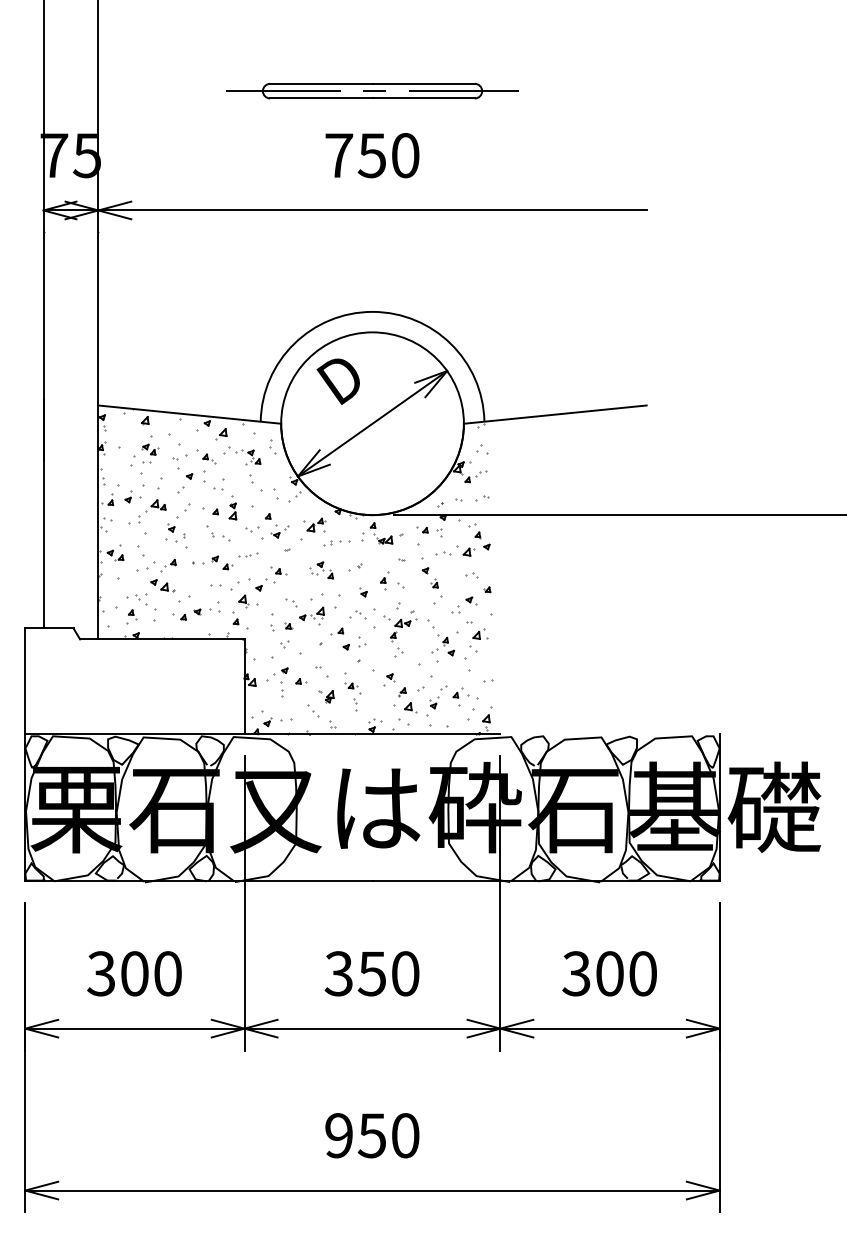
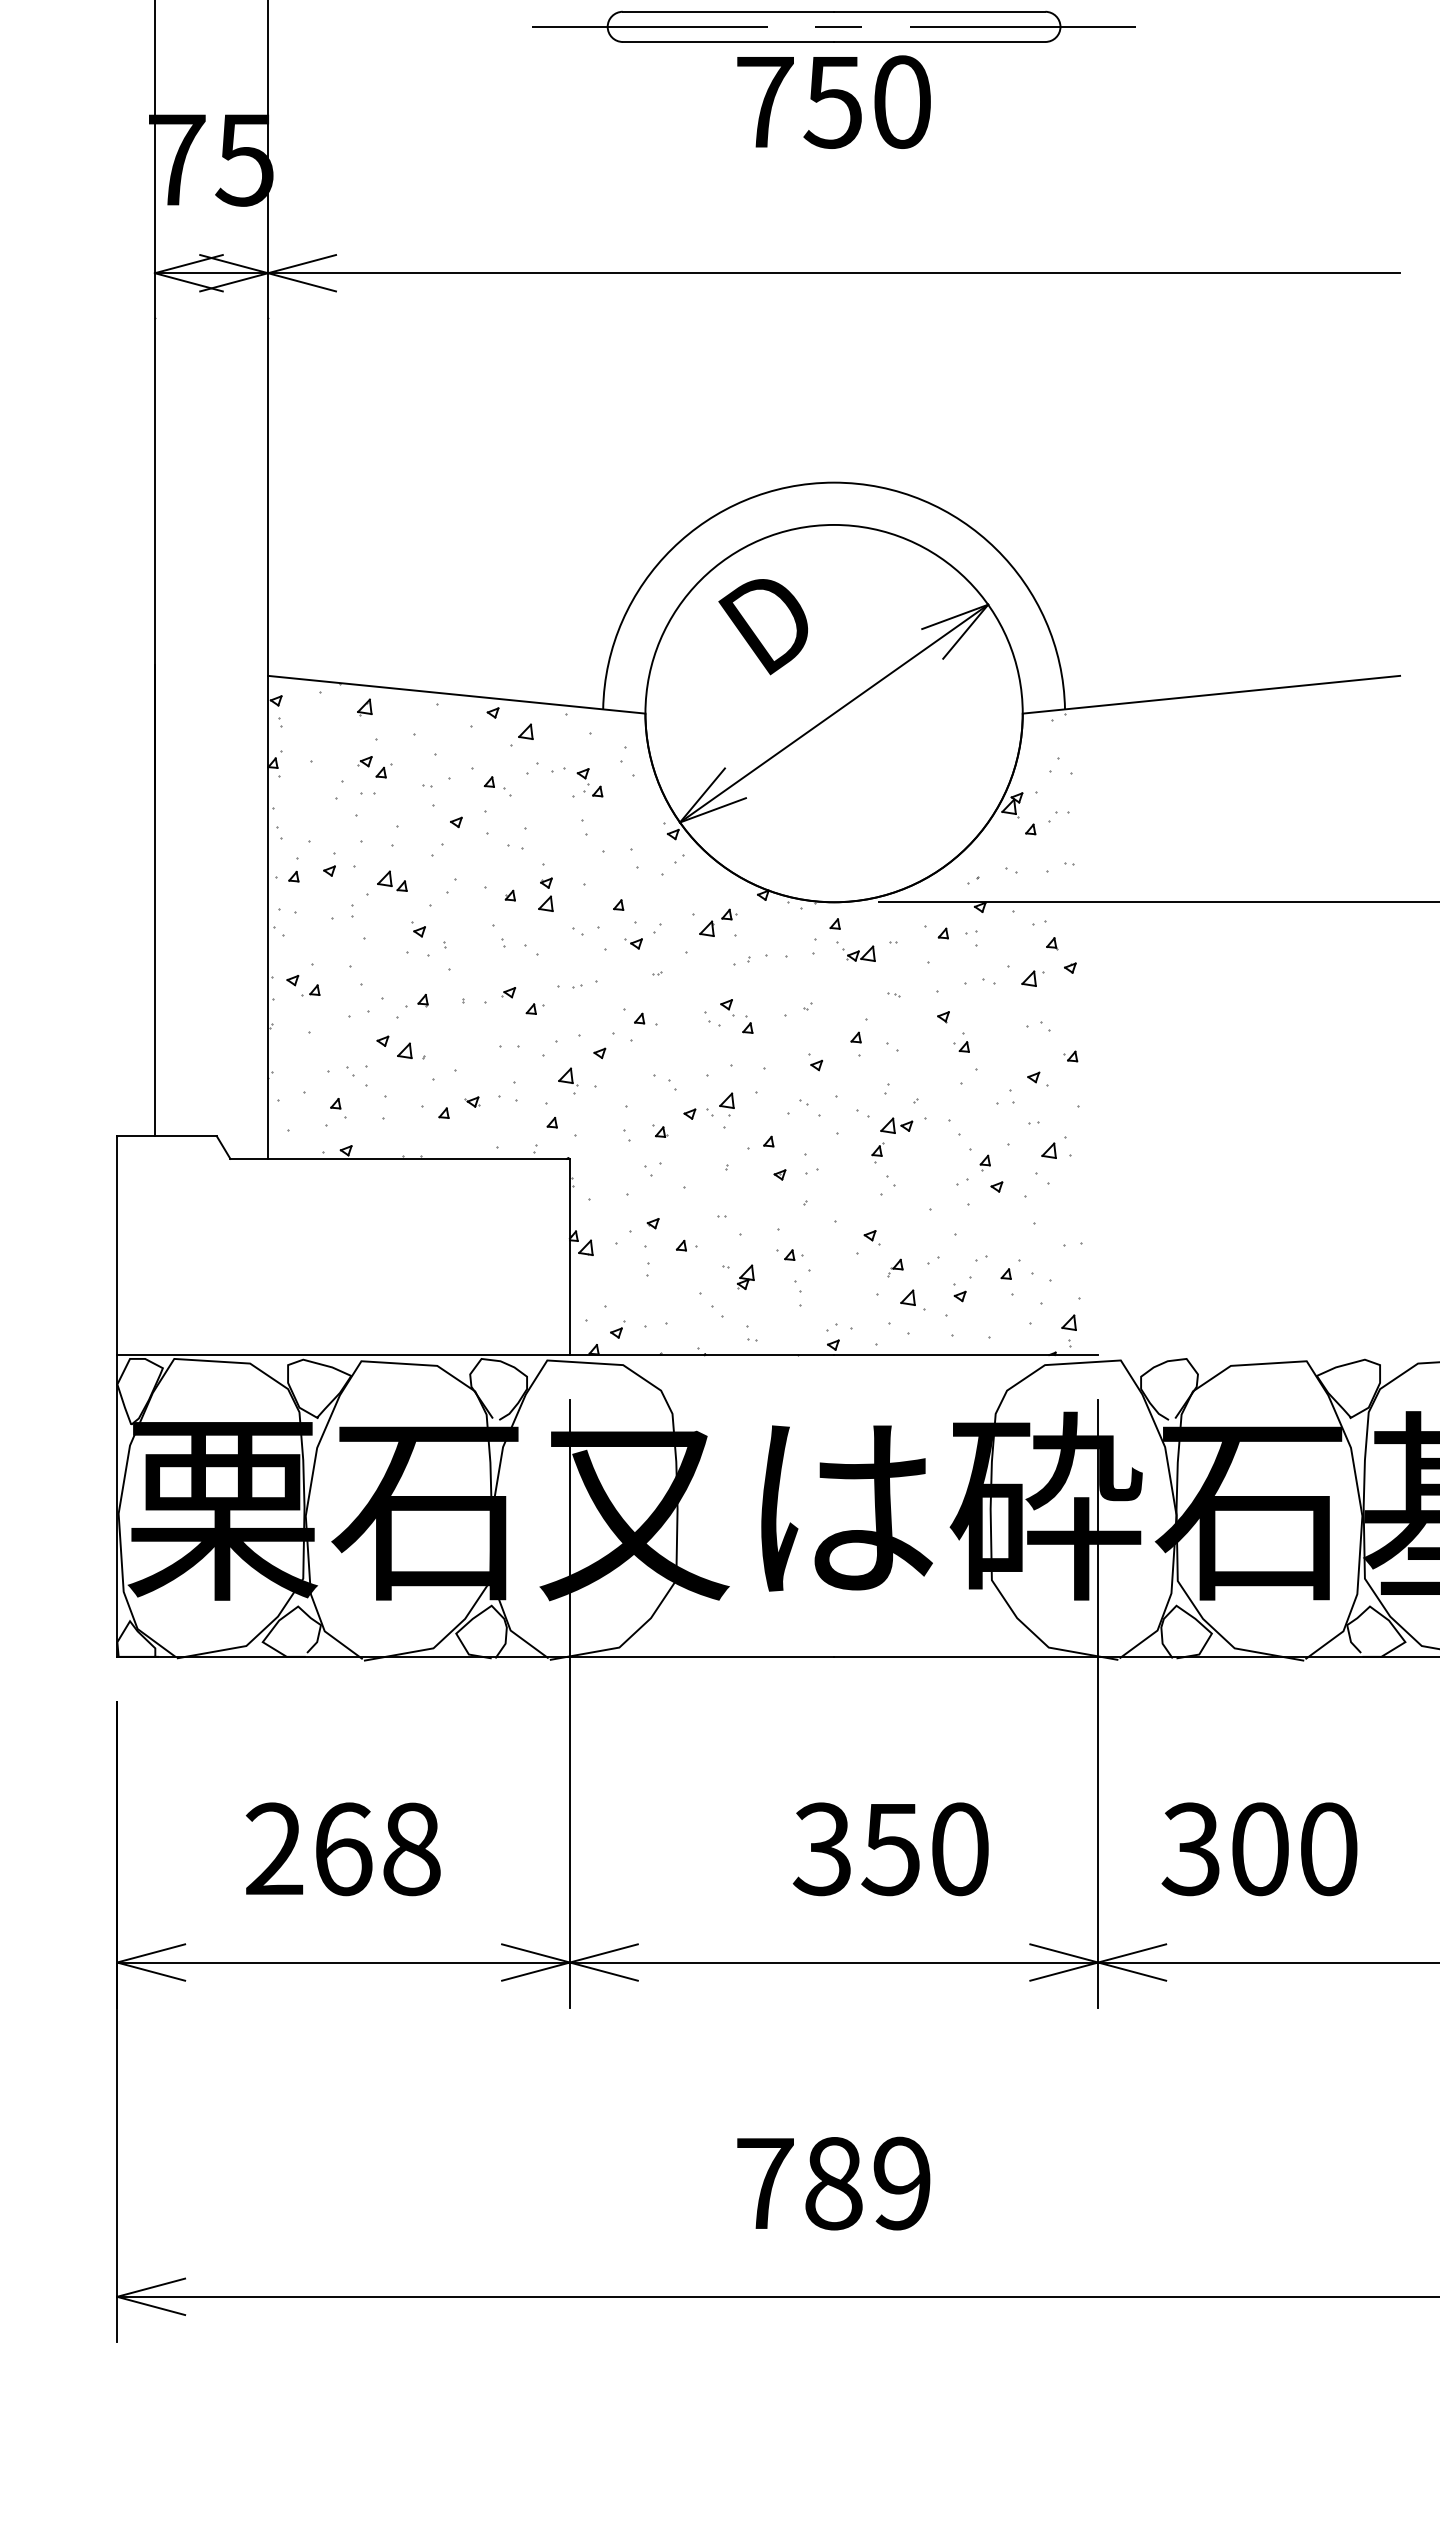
text: (372, 155) -> (833, 101), moved
text: (134, 973) -> (342, 1848), 300 -> 268
text: (371, 973) -> (889, 1848), moved
text: (609, 973) -> (1259, 1848), moved
text: (372, 1135) -> (833, 2183), 950 -> 789

